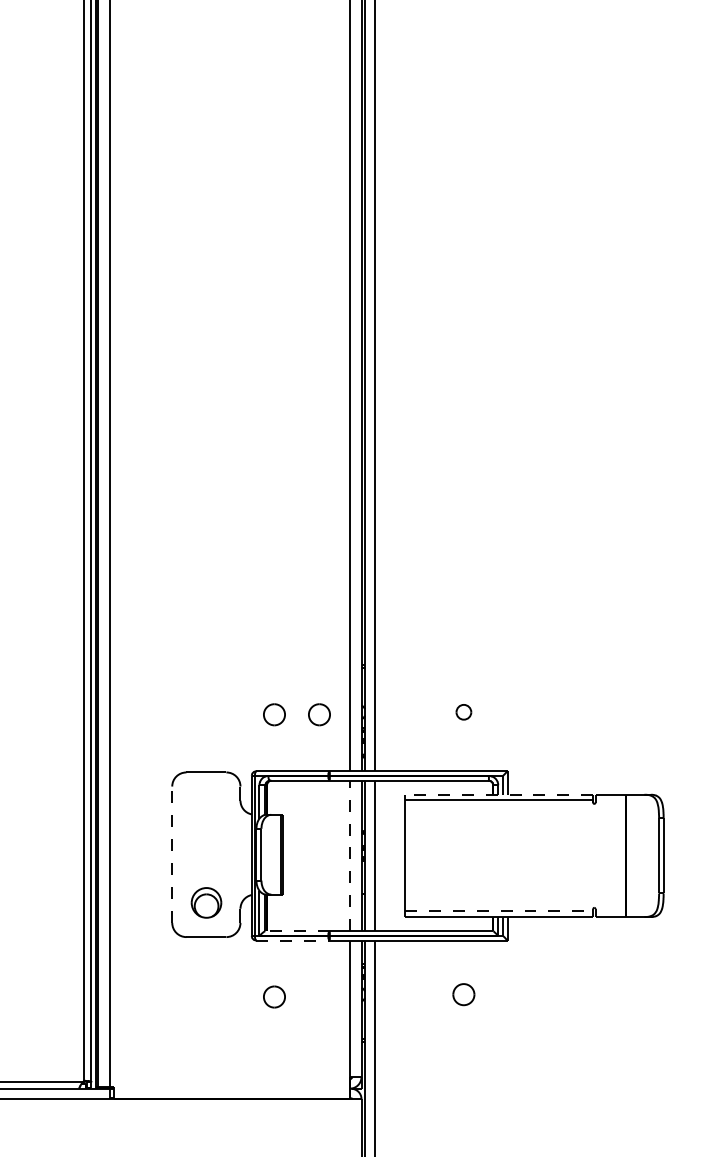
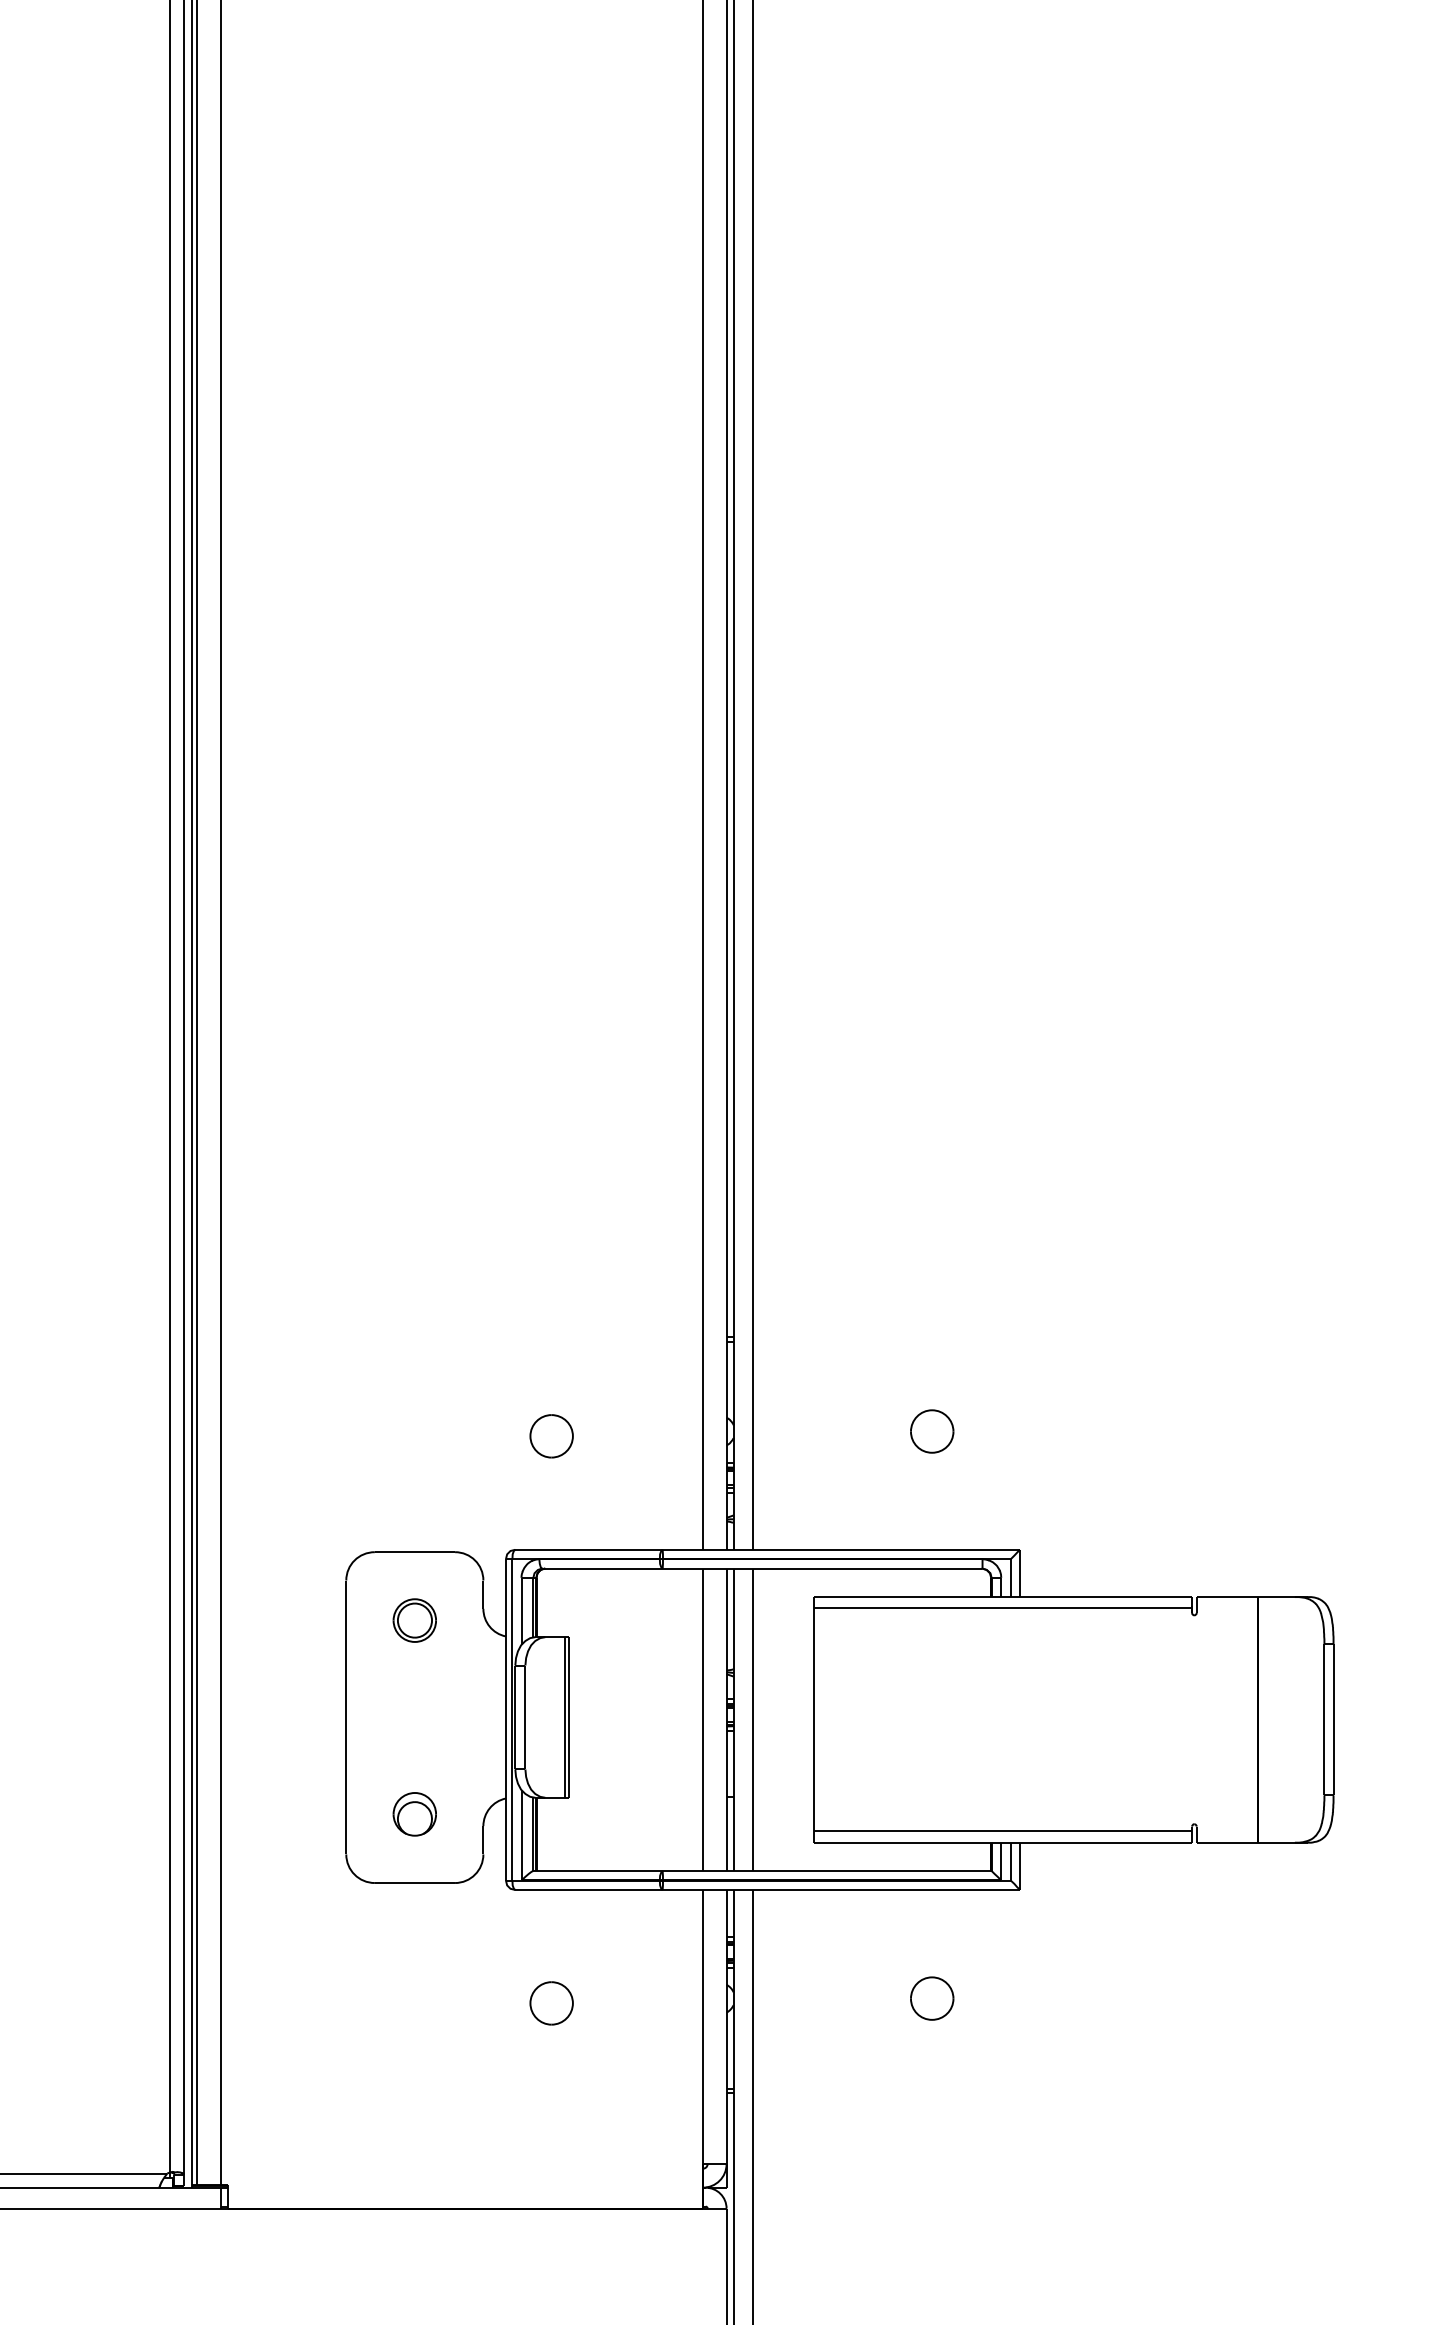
part: (463, 711) -> (931, 1429), size x1.43
part: (319, 714) -> (642, 1435), removed
line: (498, 794) -> (1001, 1596), dashed -> solid
part: (205, 806) -> (413, 1620), added
line: (172, 854) -> (346, 1717), dashed -> solid
line: (349, 855) -> (702, 1719), dashed -> solid
part: (205, 902) -> (413, 1813), size x0.71
line: (499, 911) -> (1003, 1831), dashed -> solid
line: (297, 931) -> (597, 1871), dashed -> solid
line: (293, 940) -> (589, 1889), dashed -> solid

